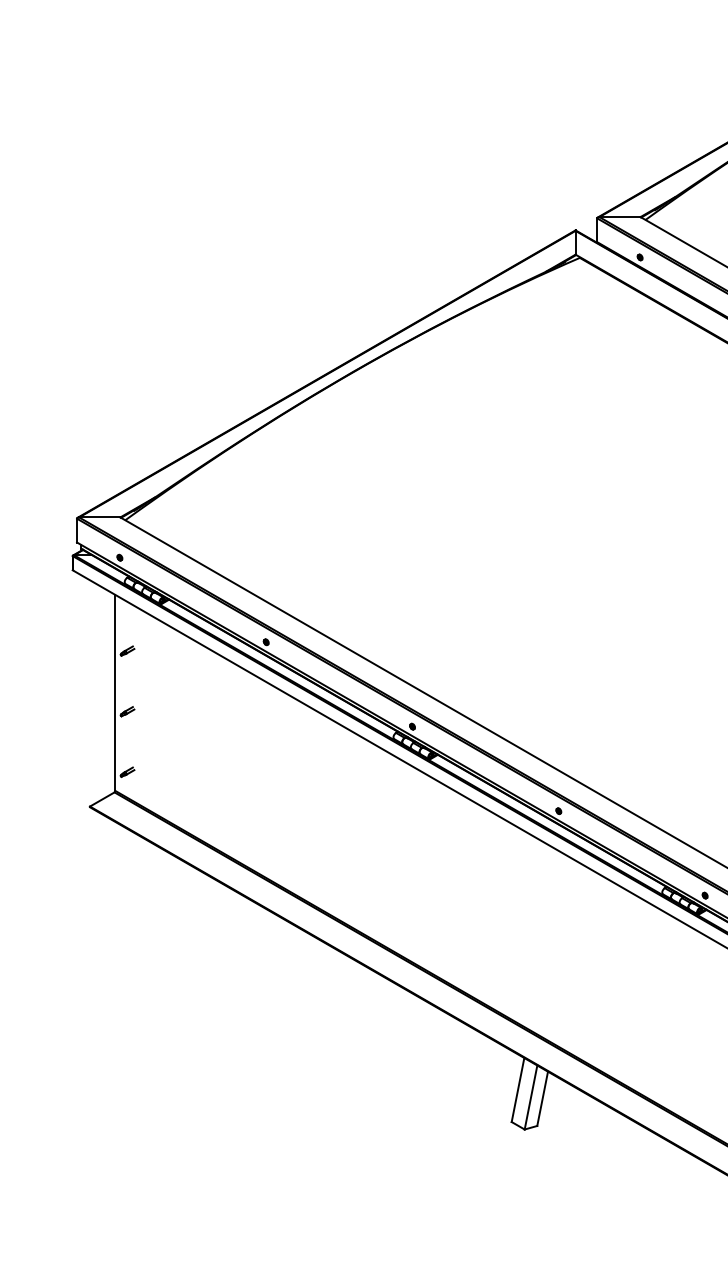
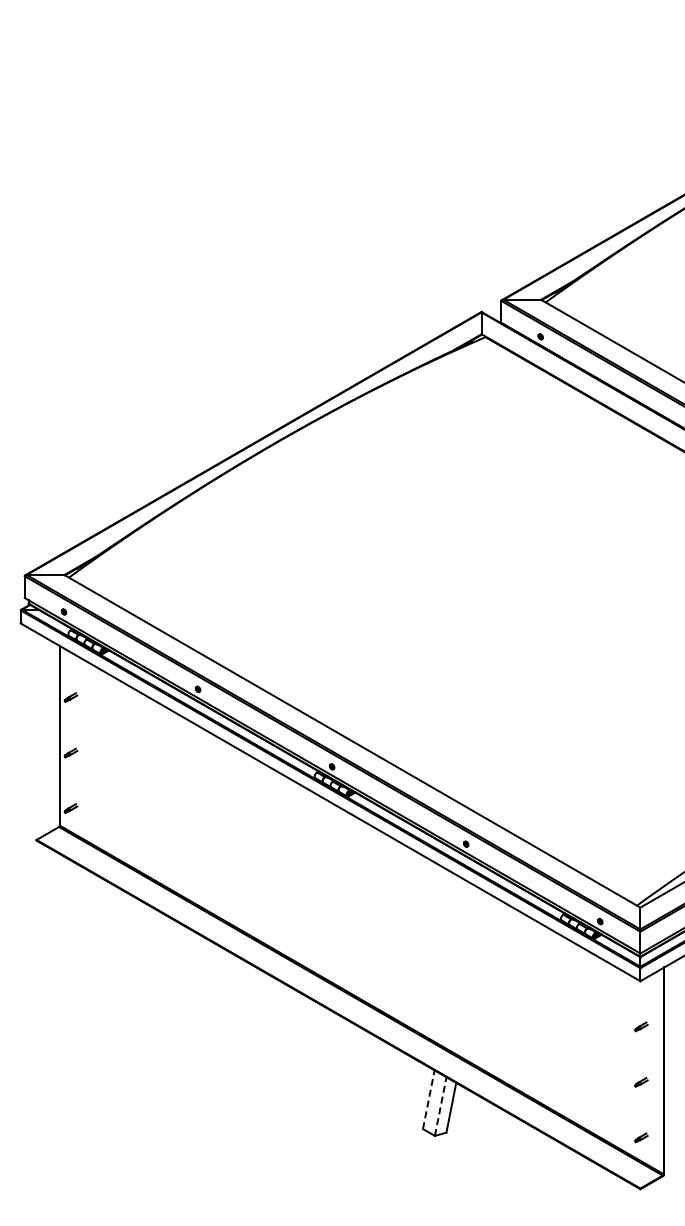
line: (517, 1089) -> (428, 1099), solid -> dashed
line: (530, 1097) -> (440, 1106), solid -> dashed

